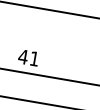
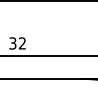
text: (28, 57) -> (17, 43), 41 -> 32

